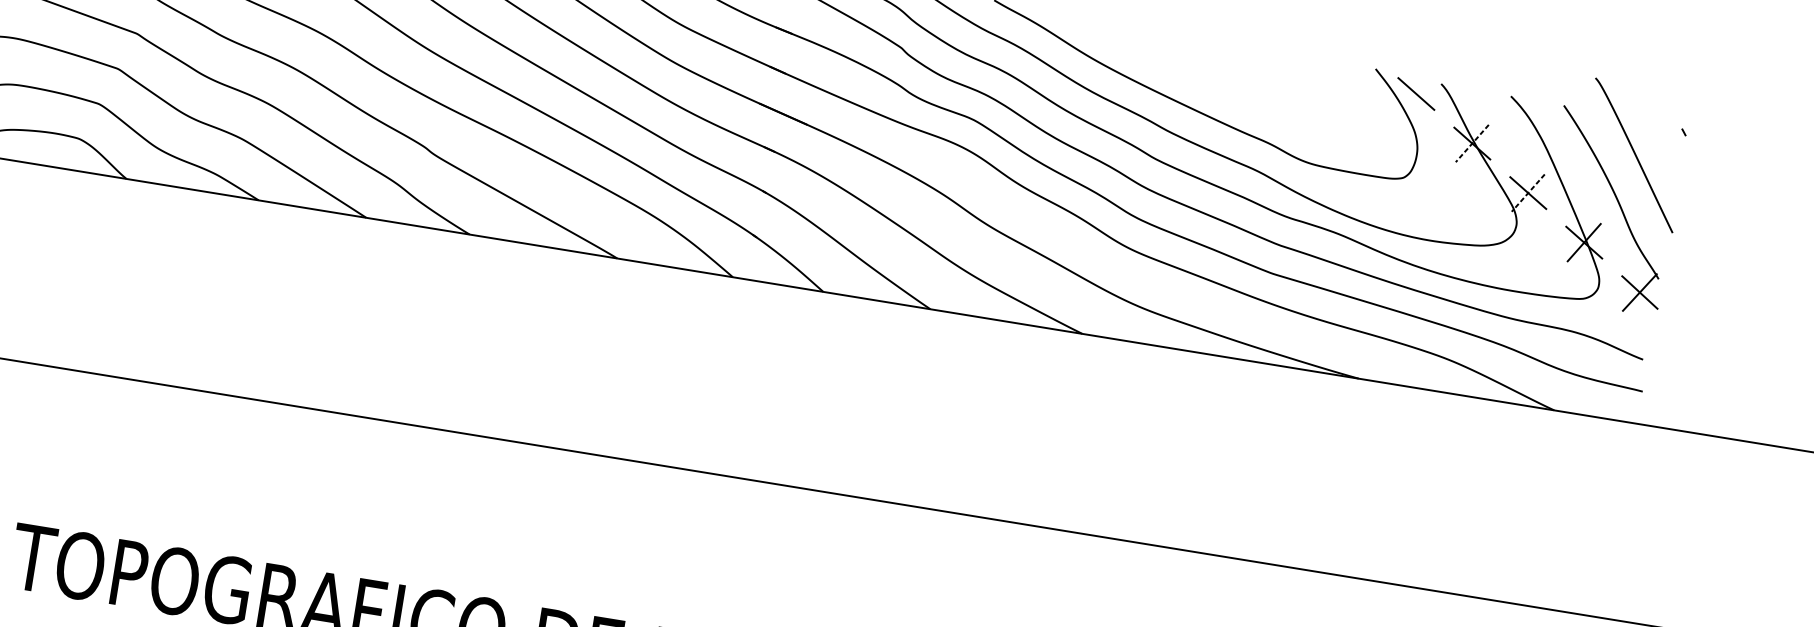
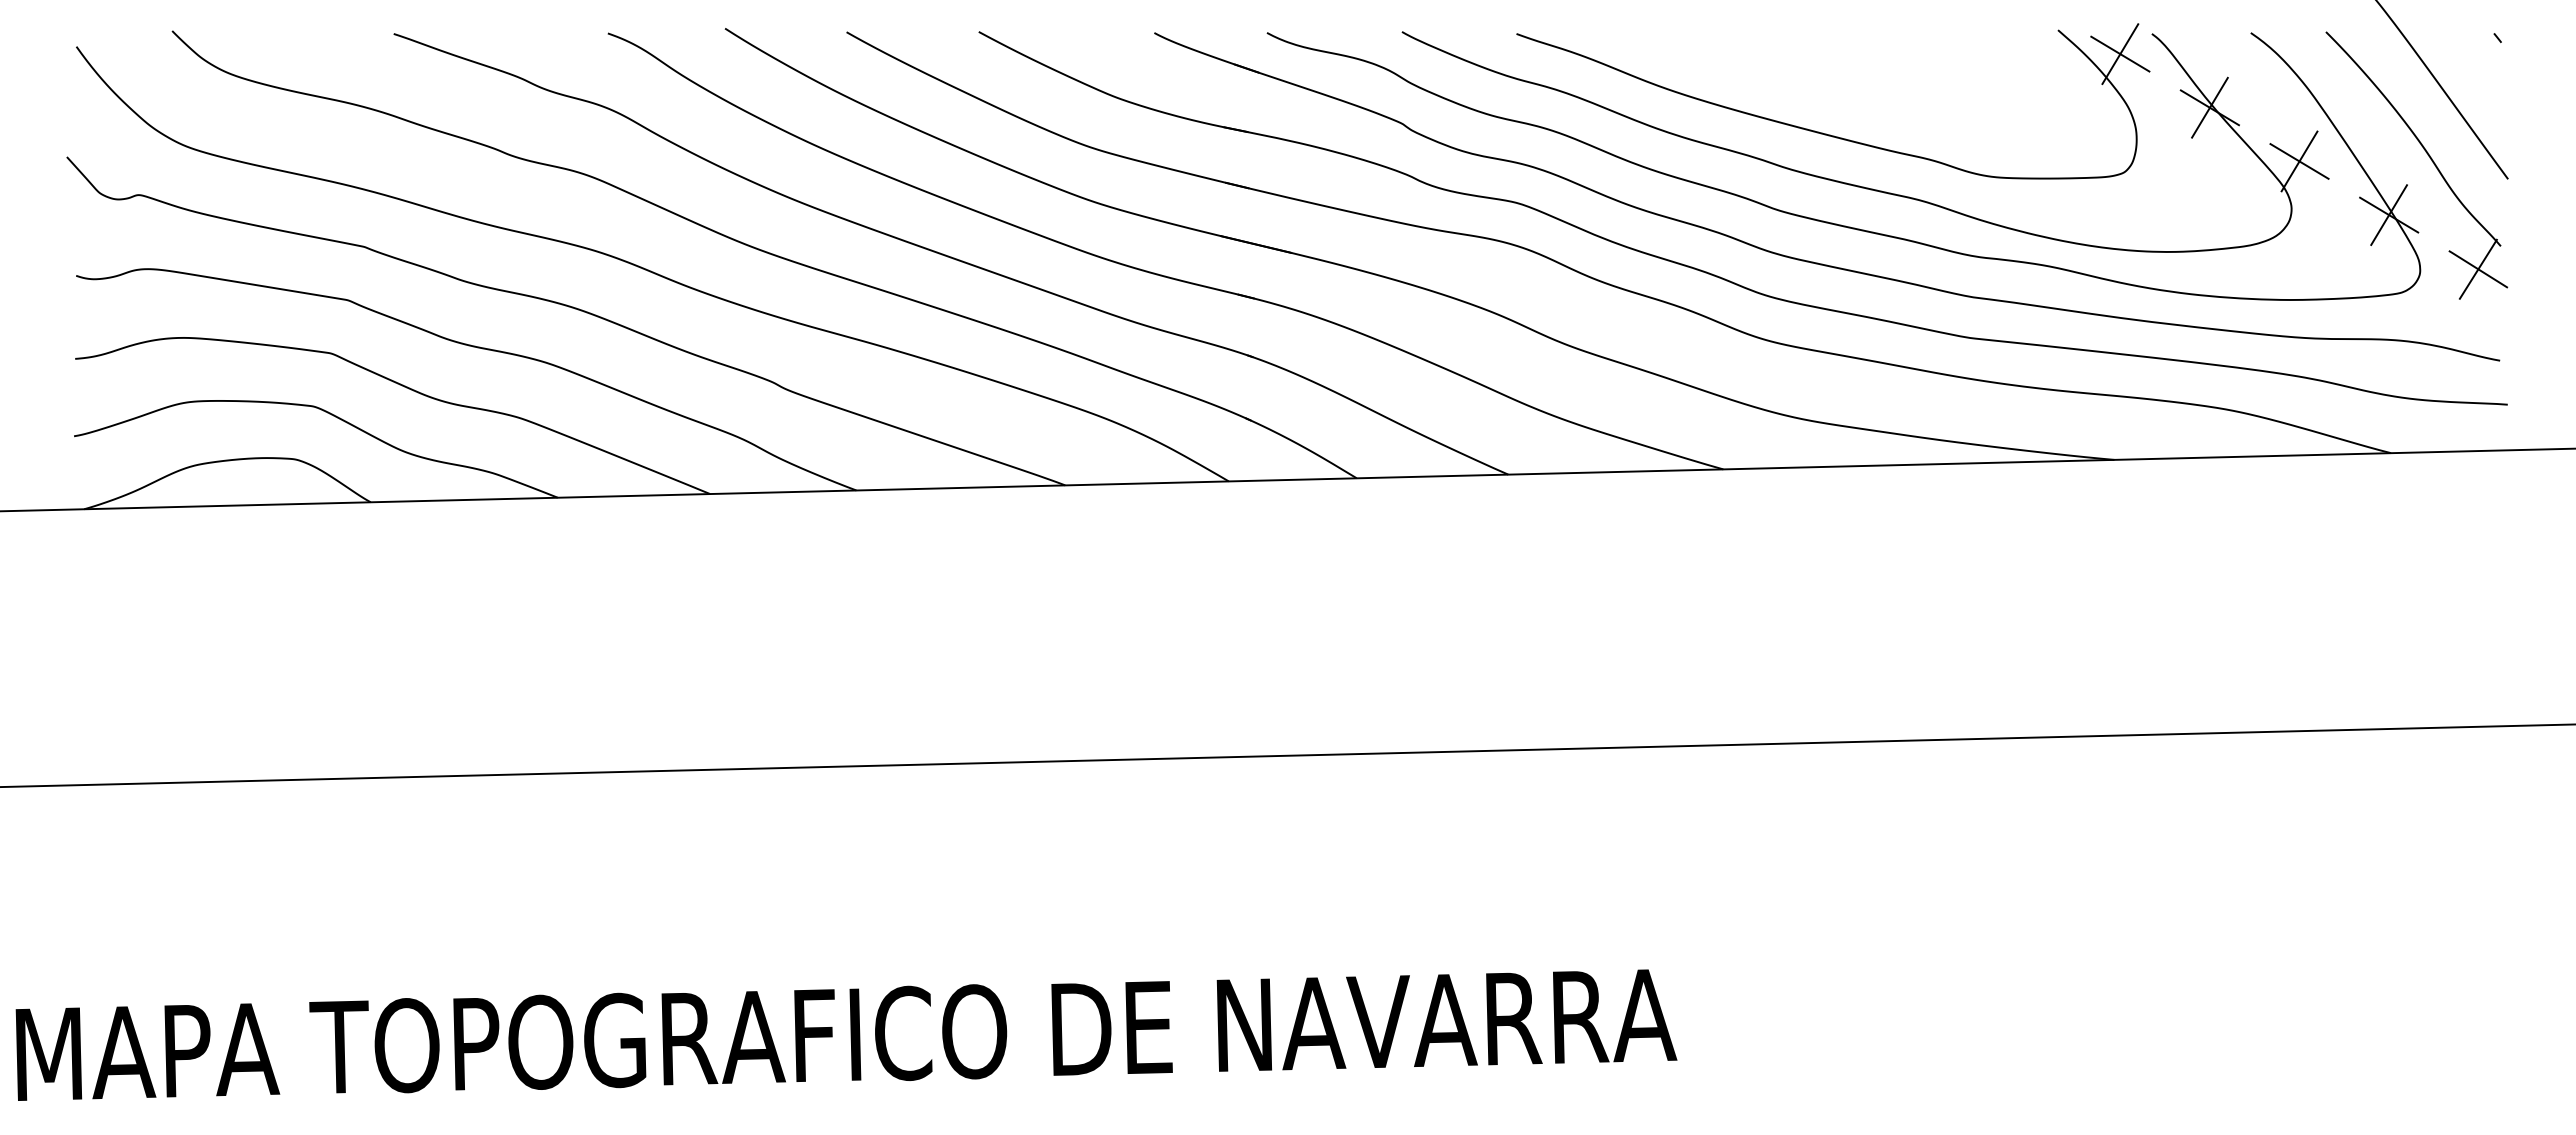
line: (1416, 94) -> (2120, 54), added
line: (1472, 143) -> (2209, 107), dashed -> solid
line: (1528, 193) -> (2299, 161), dashed -> solid

